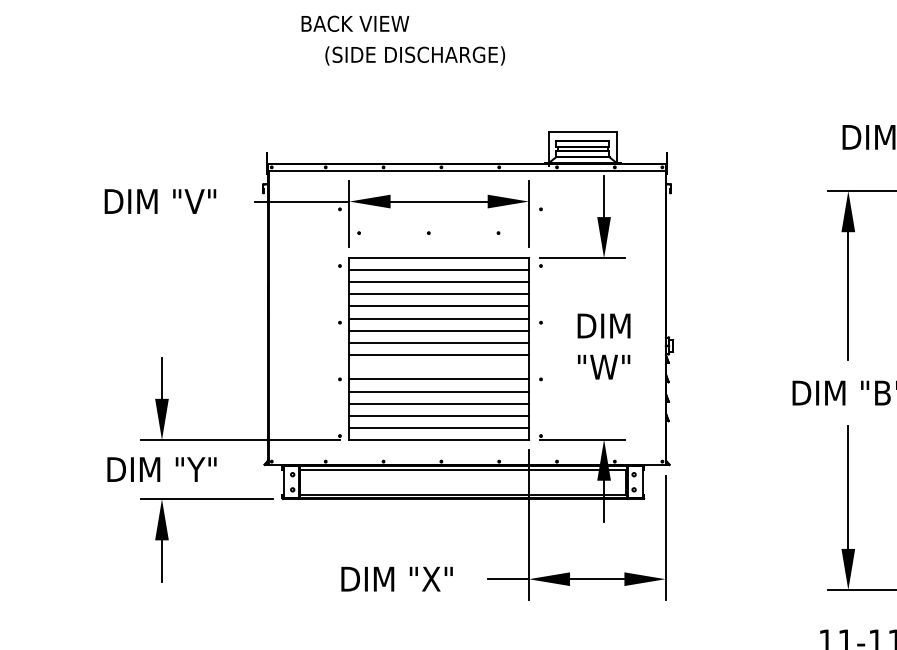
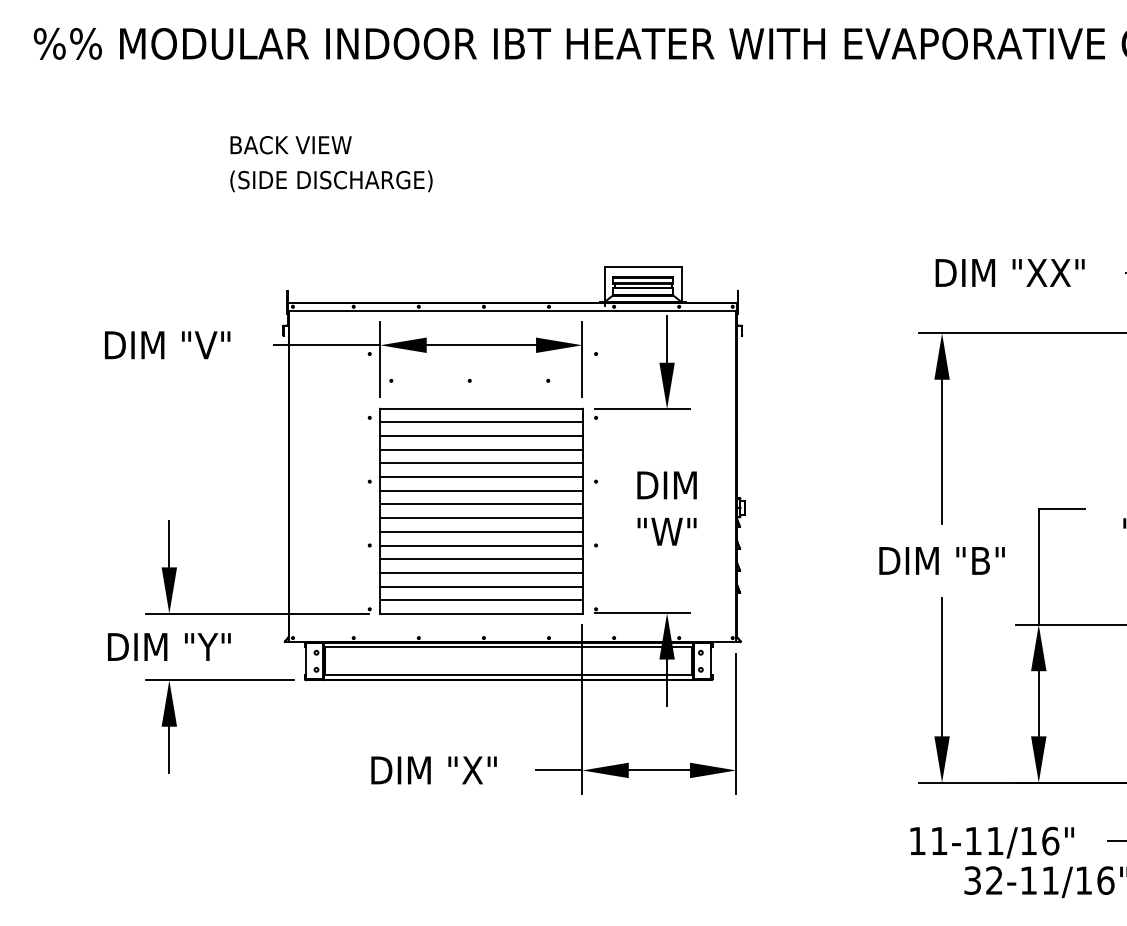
text: (354, 24) -> (290, 145), moved
text: (415, 56) -> (331, 181), moved
line: (439, 366) -> (481, 531), added

